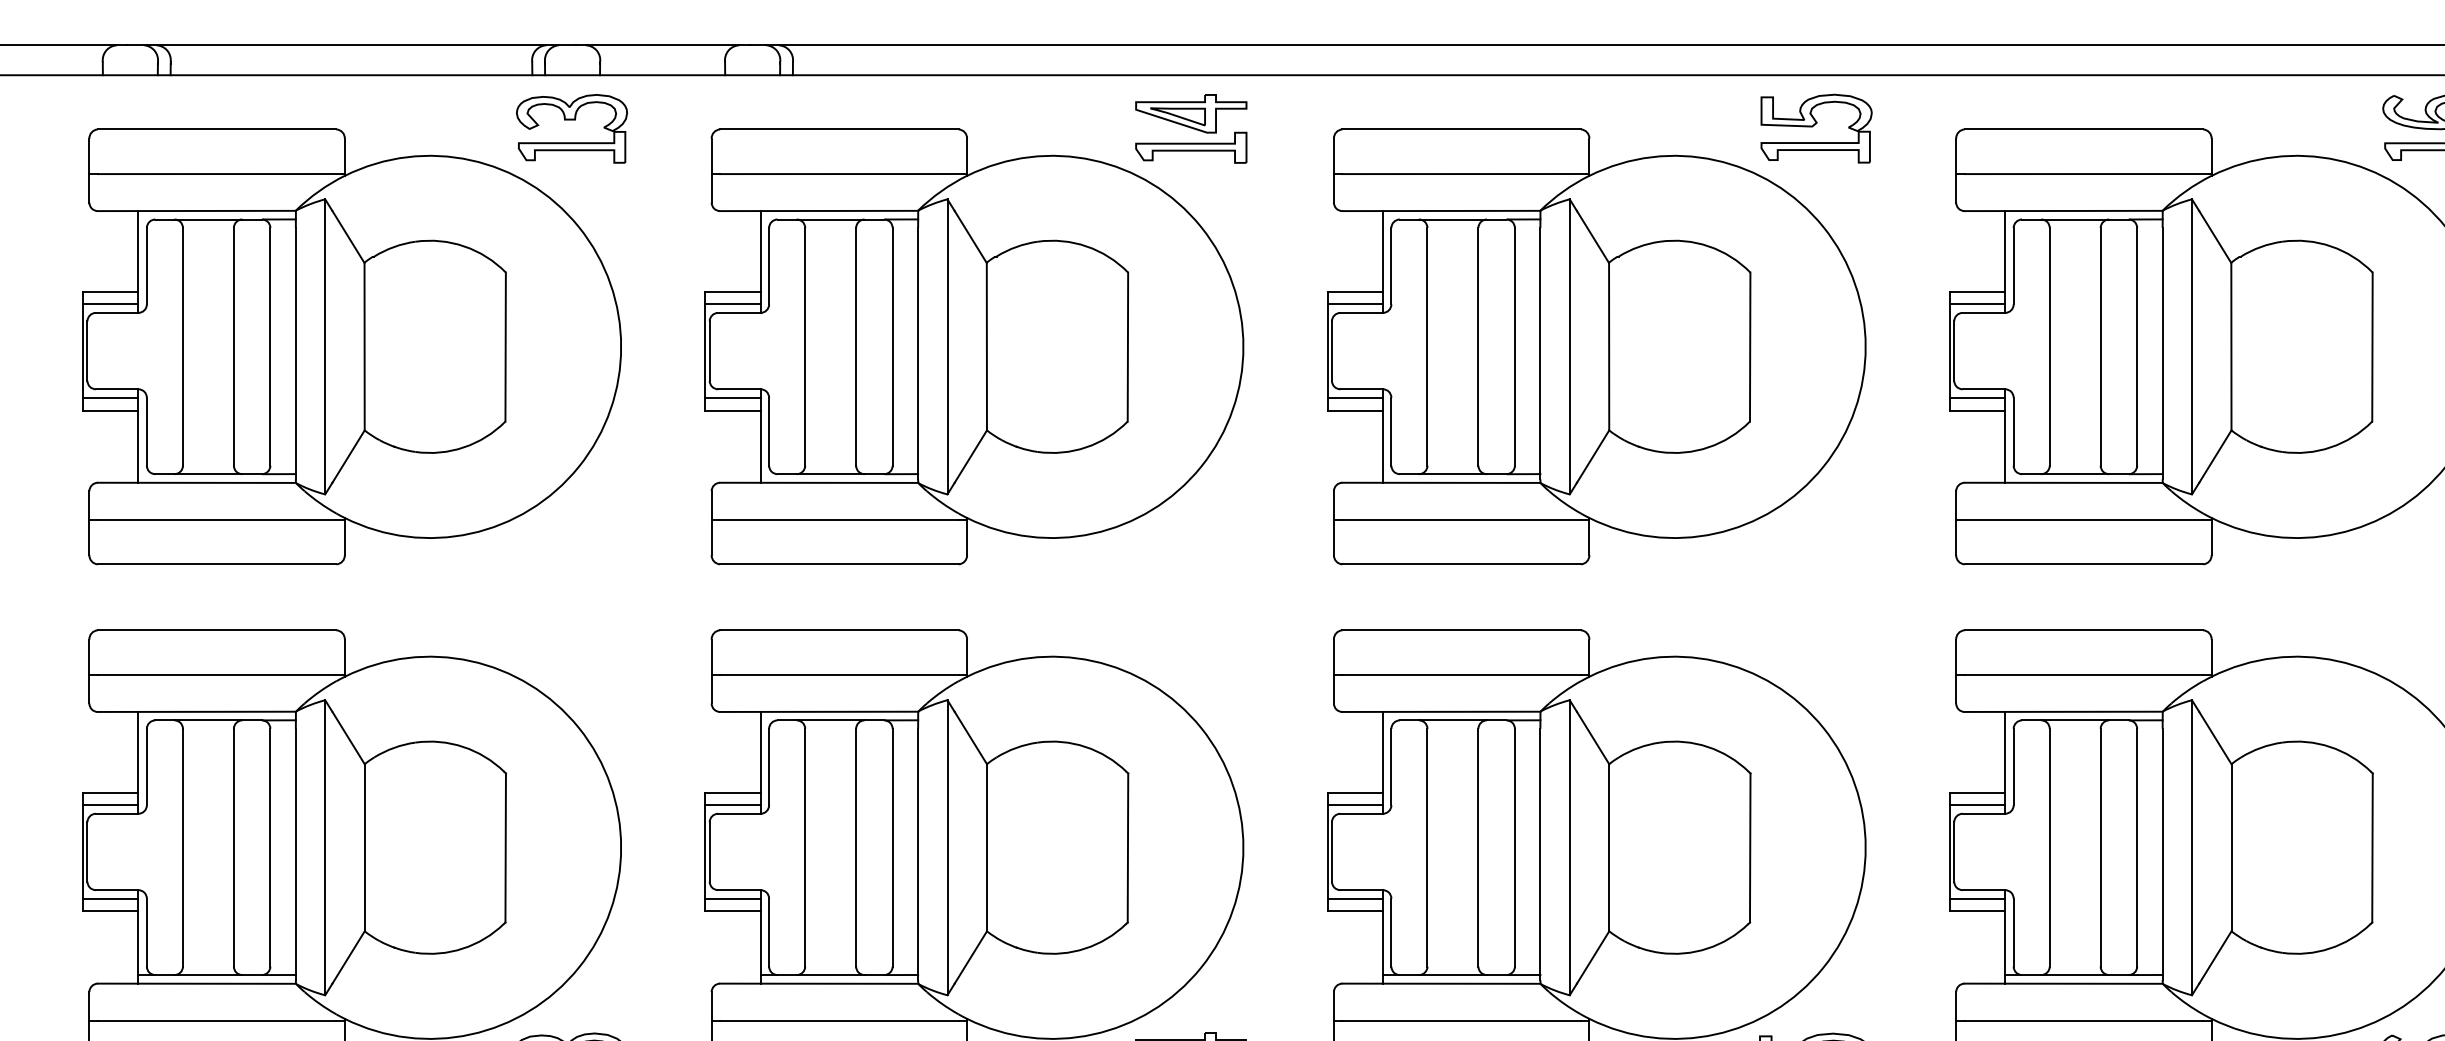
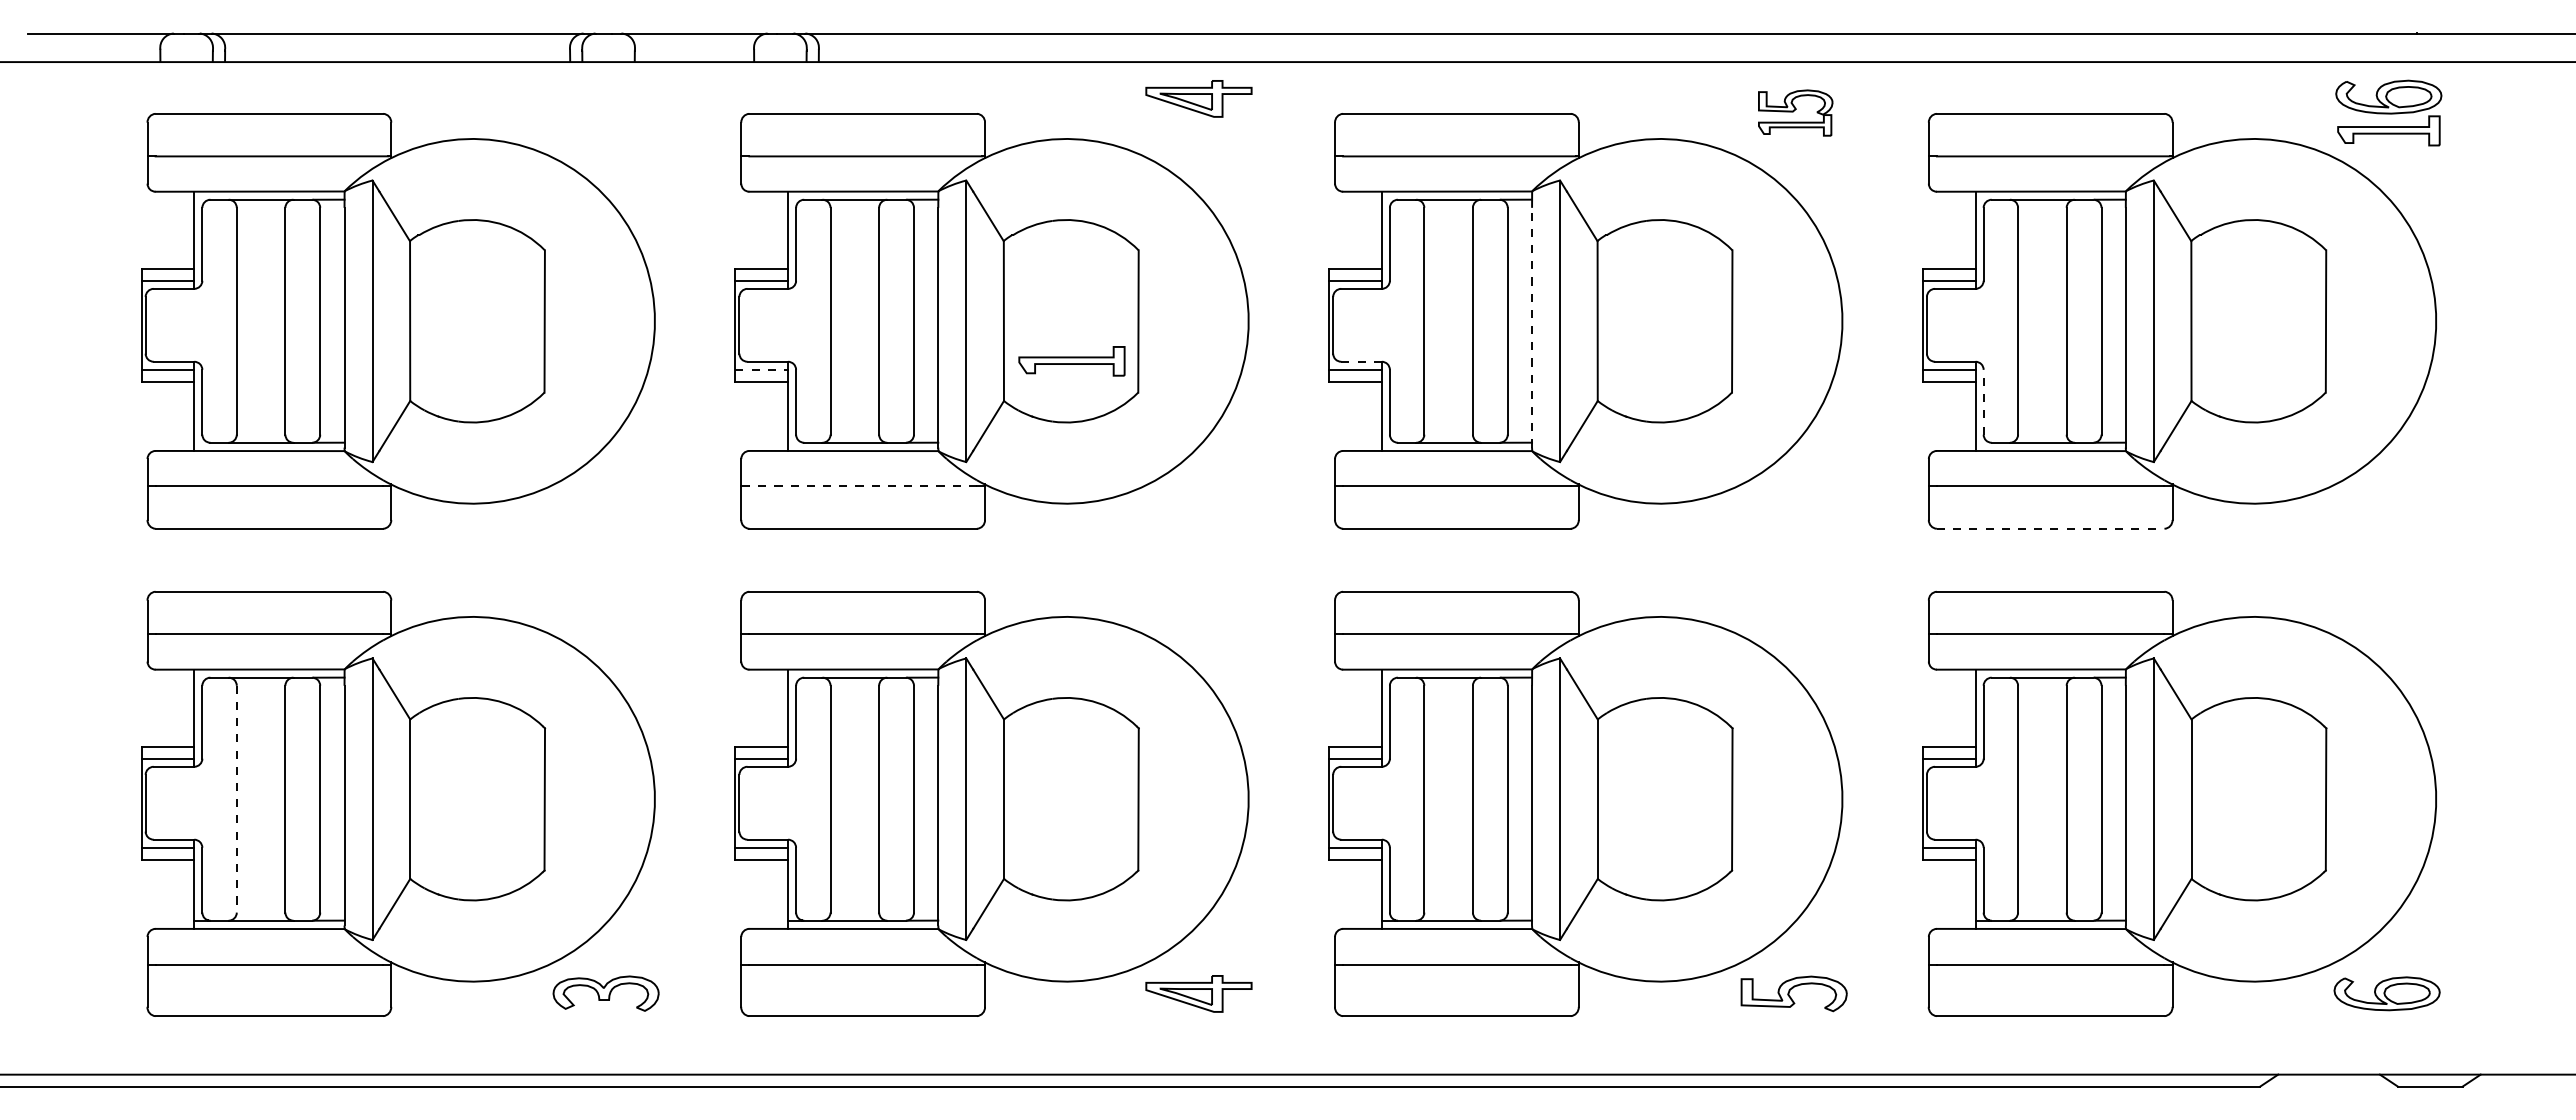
part: (571, 120) -> (607, 105), removed
part: (1816, 128) -> (1795, 112), size x0.7
part: (1190, 147) -> (1071, 361), moved
line: (1540, 353) -> (1532, 327), solid -> dashed
line: (1361, 389) -> (1361, 361), solid -> dashed
line: (733, 397) -> (762, 369), solid -> dashed
line: (2013, 430) -> (1983, 401), solid -> dashed
line: (839, 520) -> (863, 486), solid -> dashed
line: (2083, 564) -> (2050, 528), solid -> dashed
line: (182, 848) -> (236, 799), solid -> dashed

